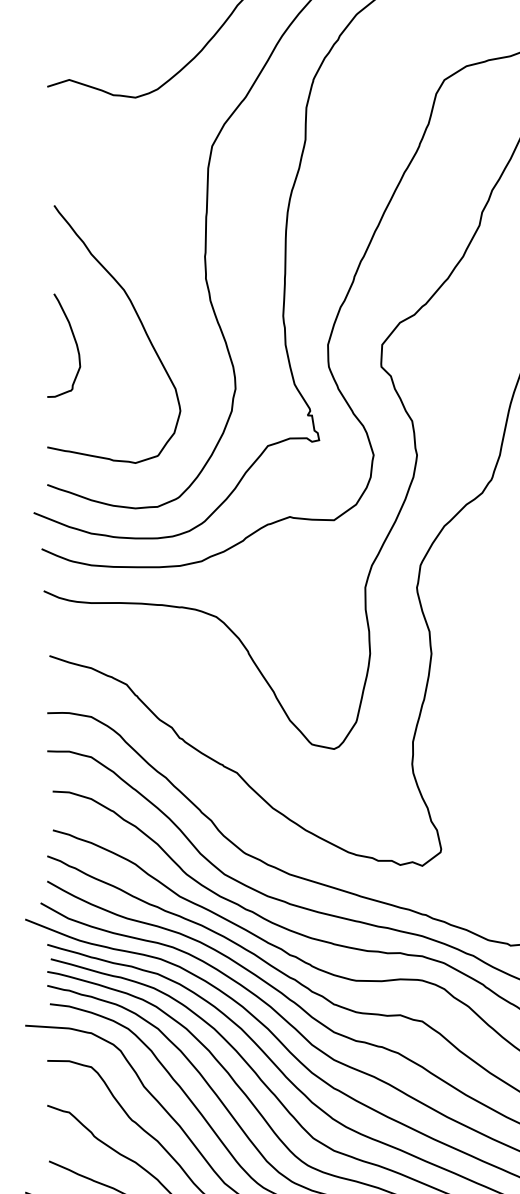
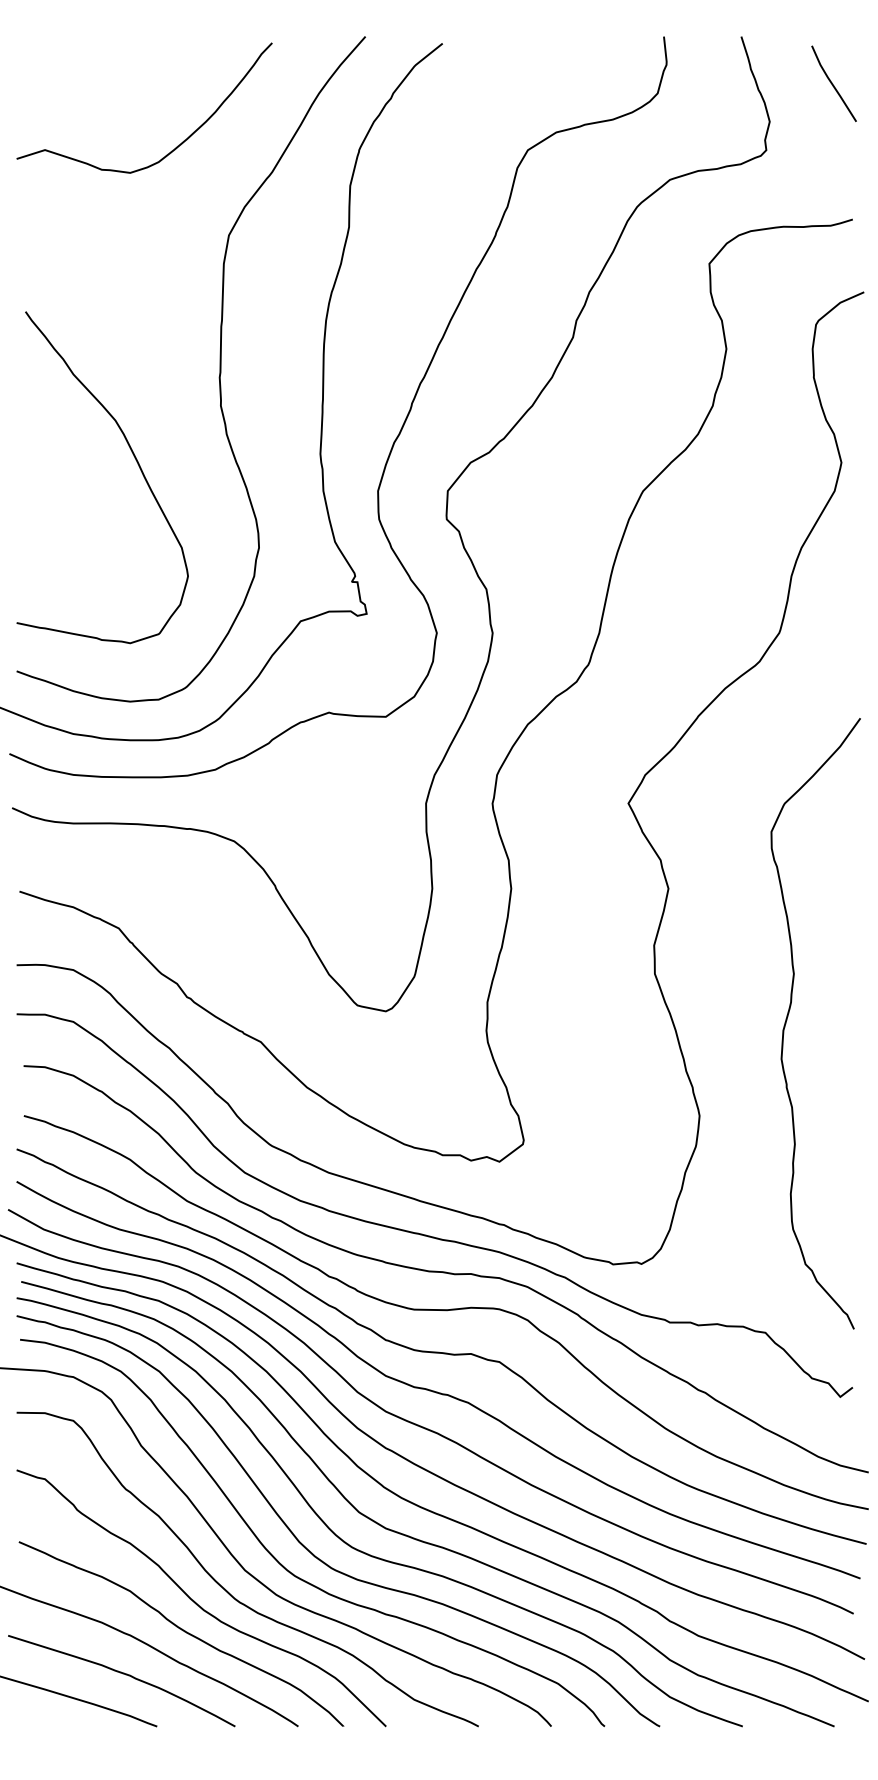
curve: (75, 342) -> (52, 487), removed

